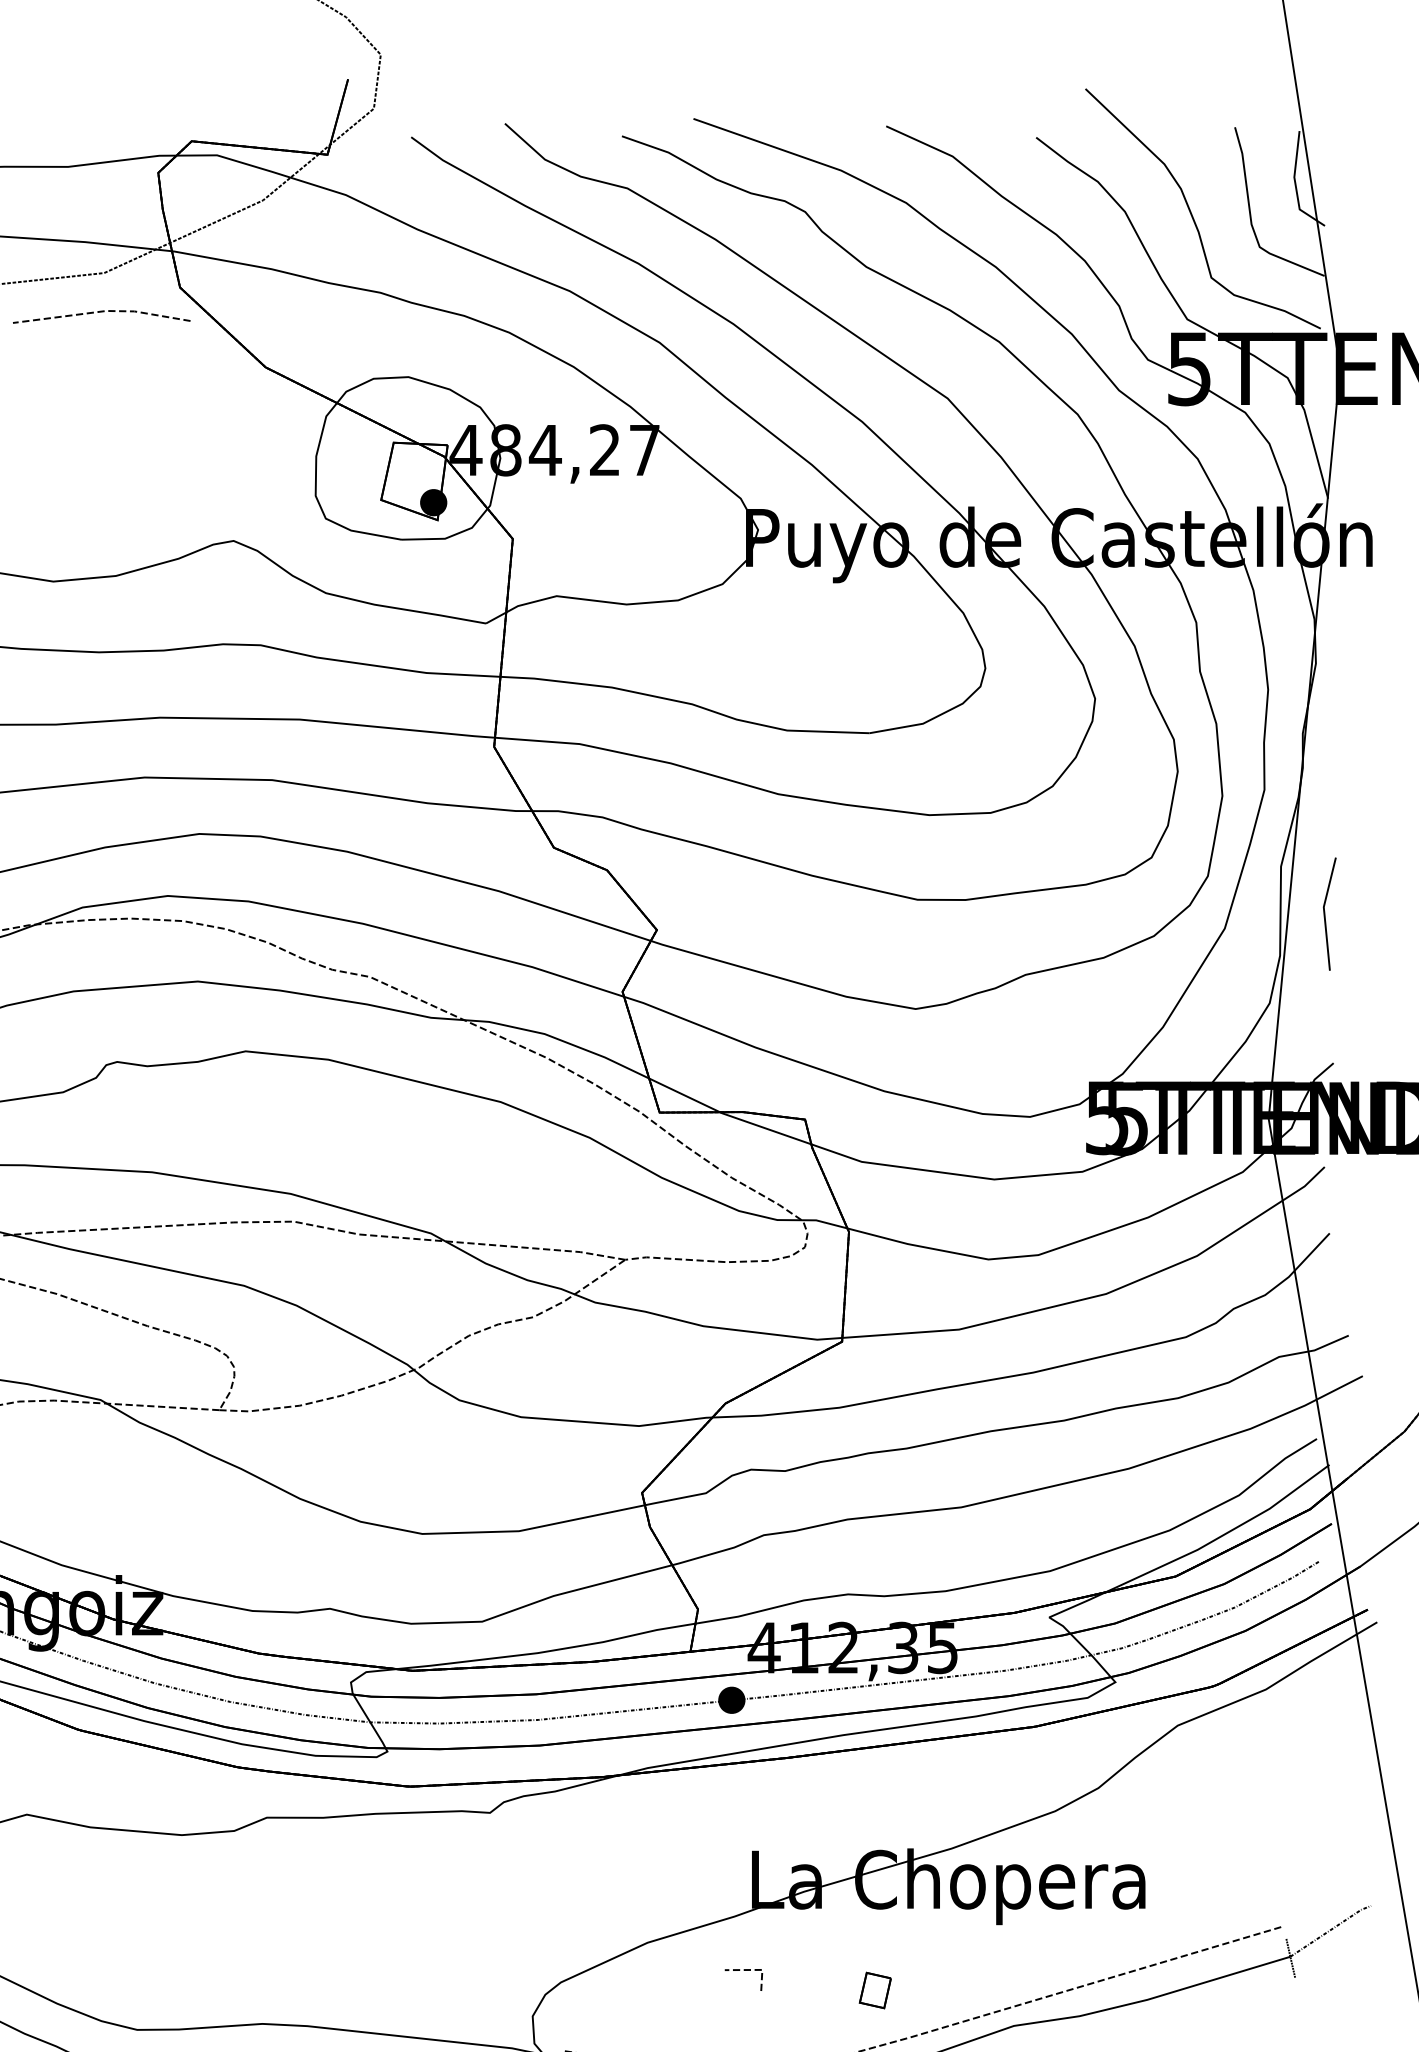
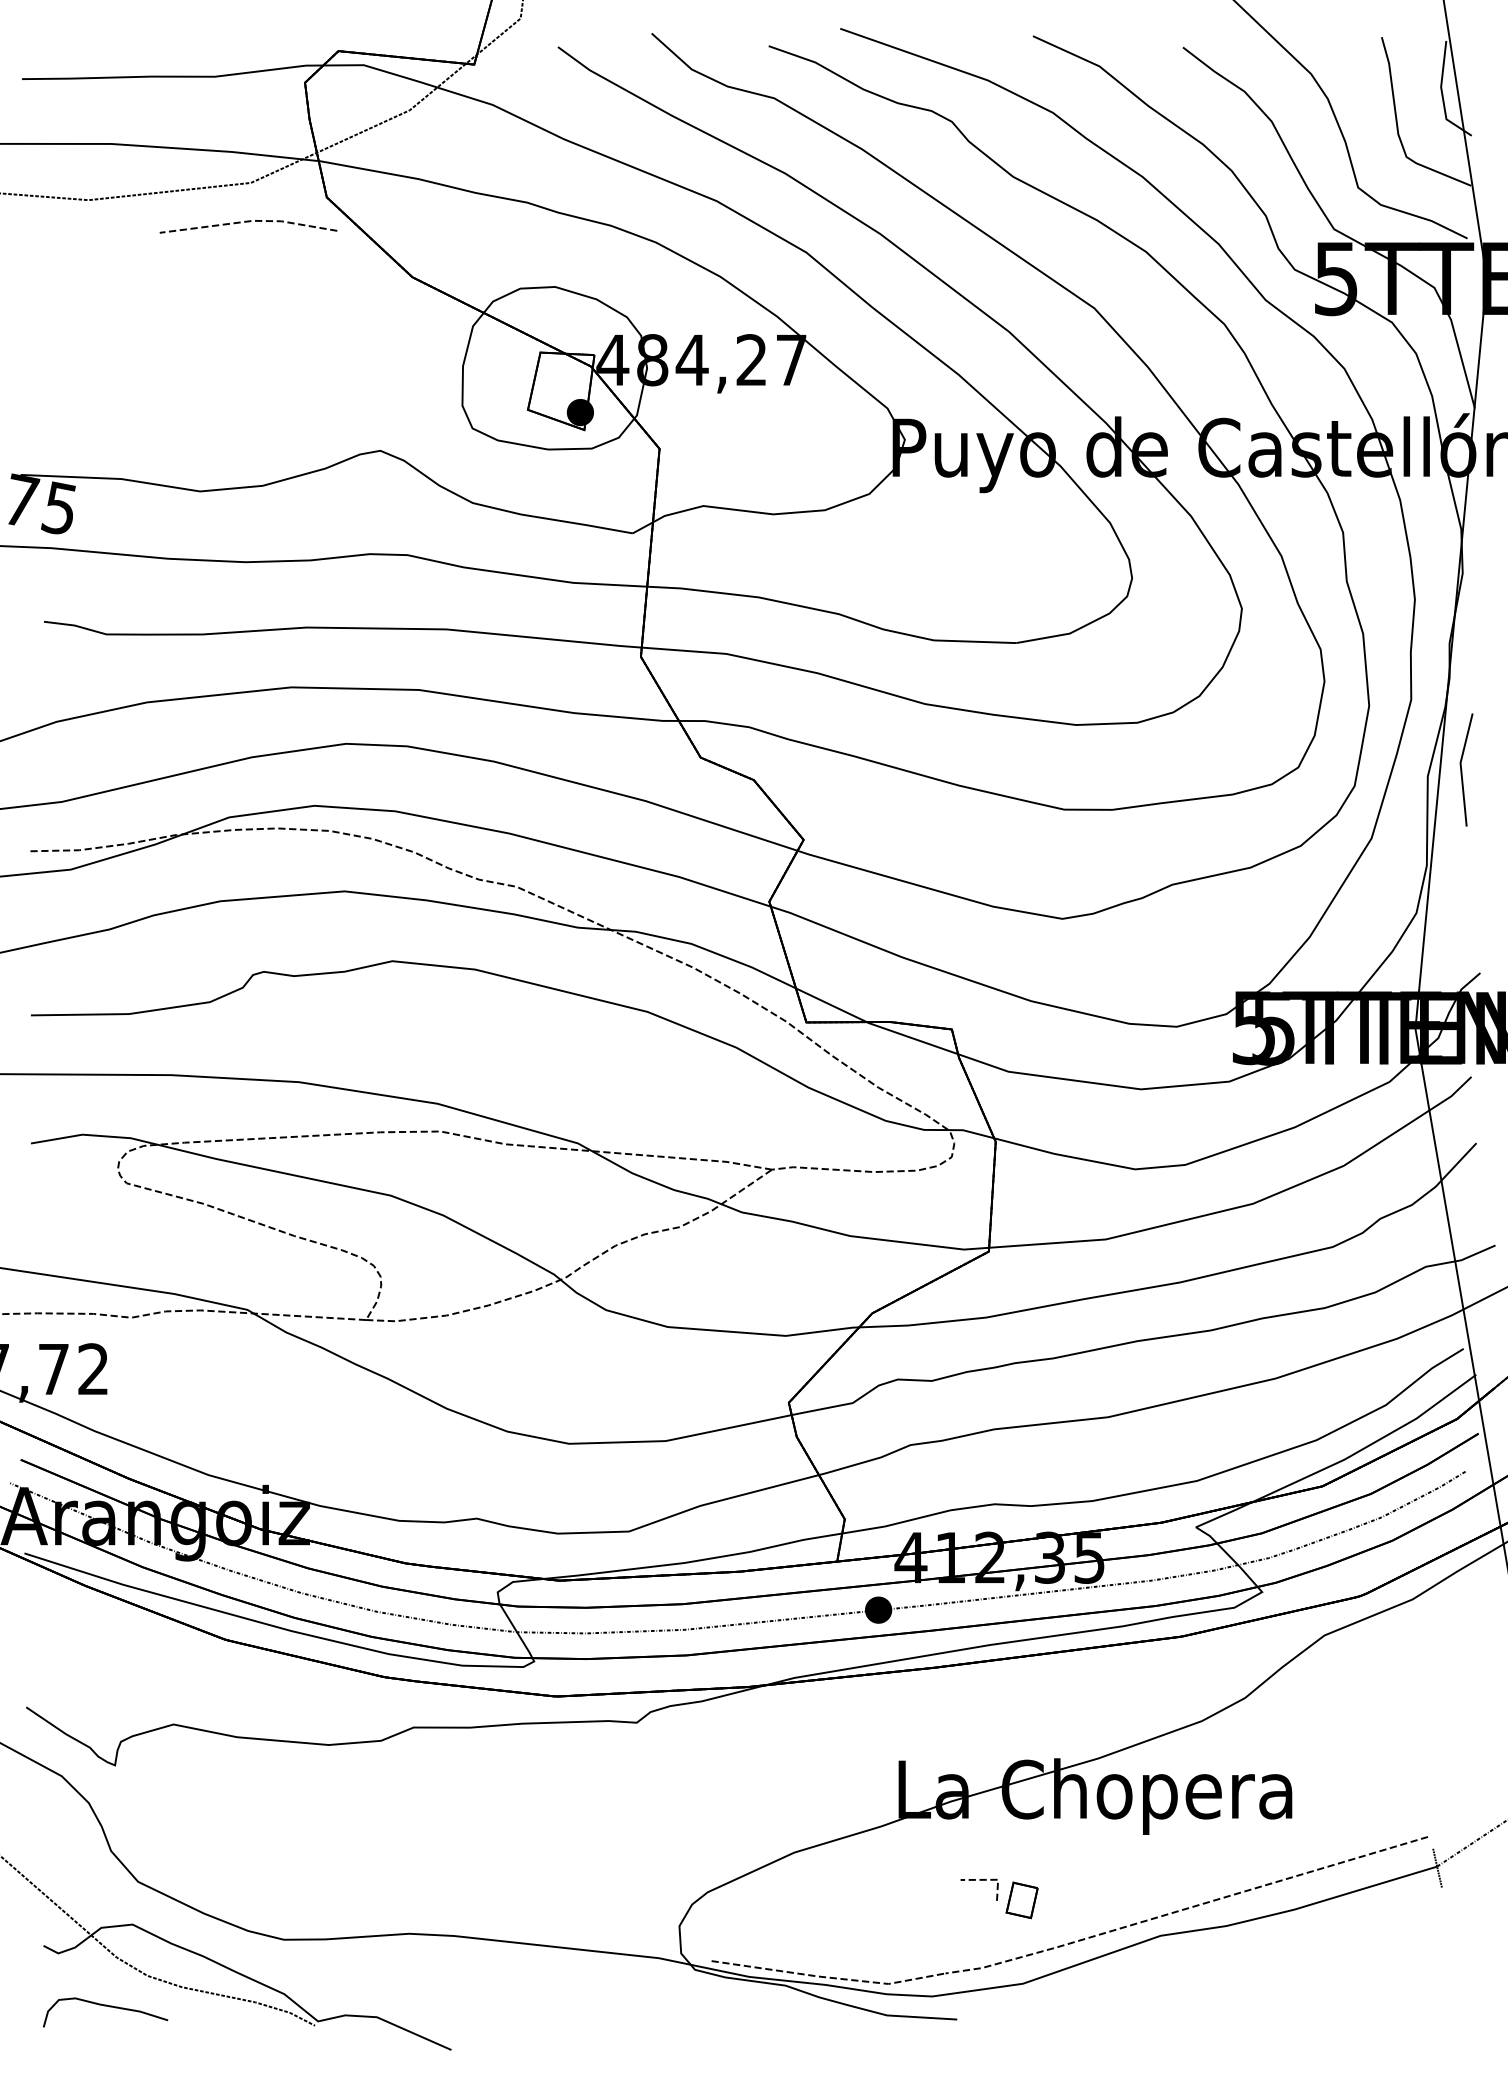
line: (1325, 913) -> (1462, 769), moved
line: (743, 1970) -> (979, 1880), moved

